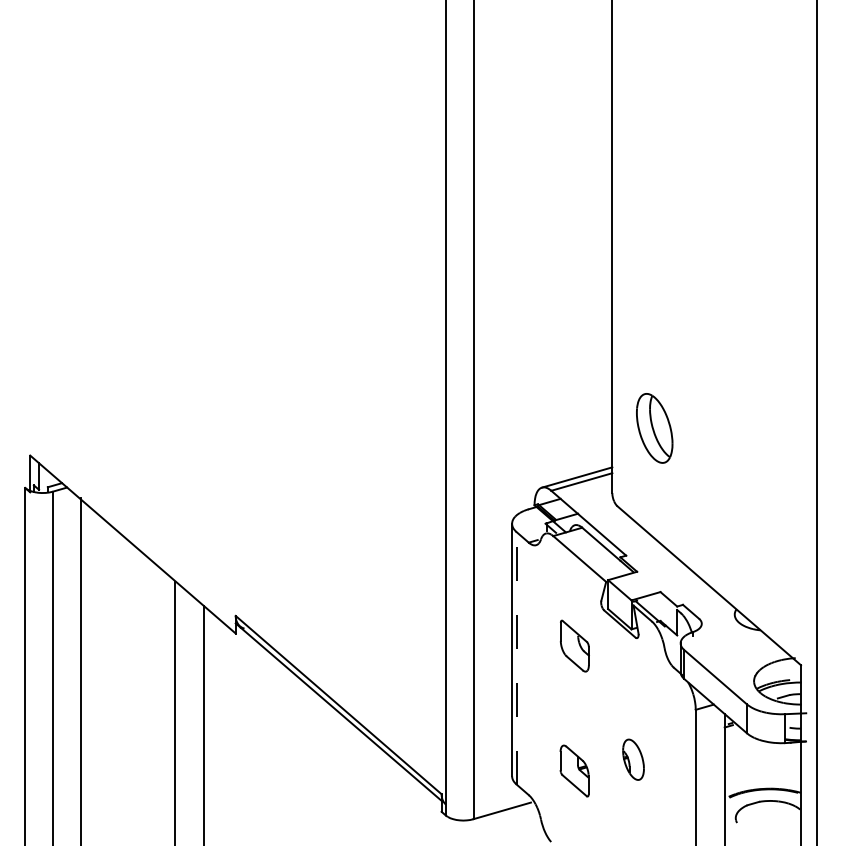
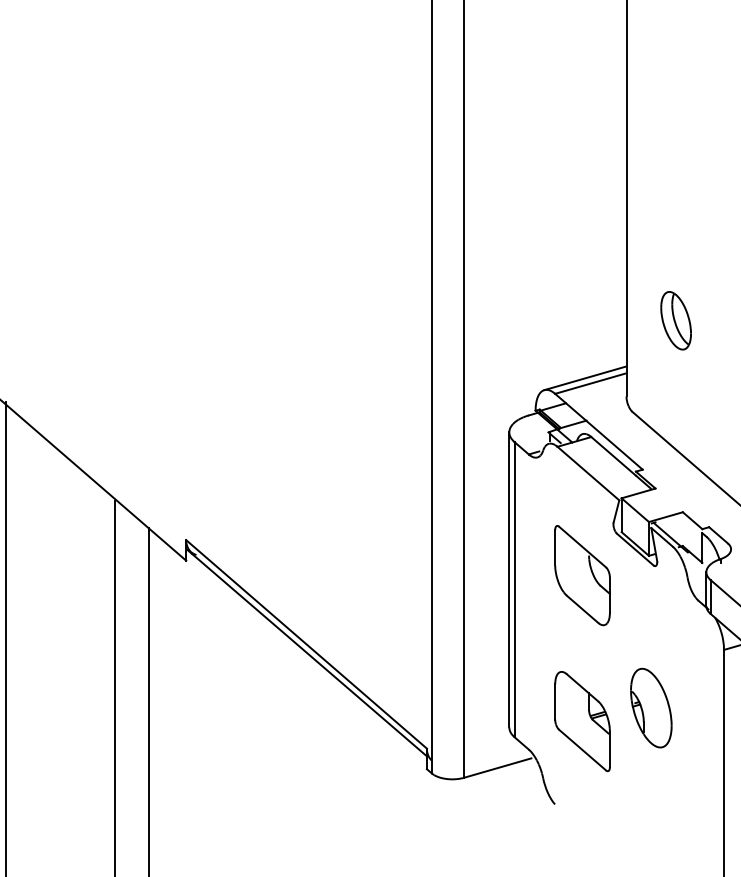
part: (654, 427) -> (675, 319), size x0.71
part: (574, 645) -> (582, 574), size x1.67
line: (516, 657) -> (514, 588), dashed -> solid
part: (633, 759) -> (651, 707), size x1.67
part: (574, 770) -> (582, 720), size x1.67

